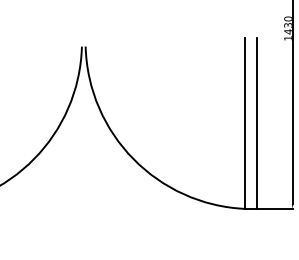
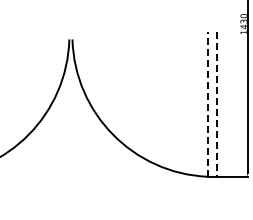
line: (245, 122) -> (207, 103), solid -> dashed
line: (257, 123) -> (217, 104), solid -> dashed

